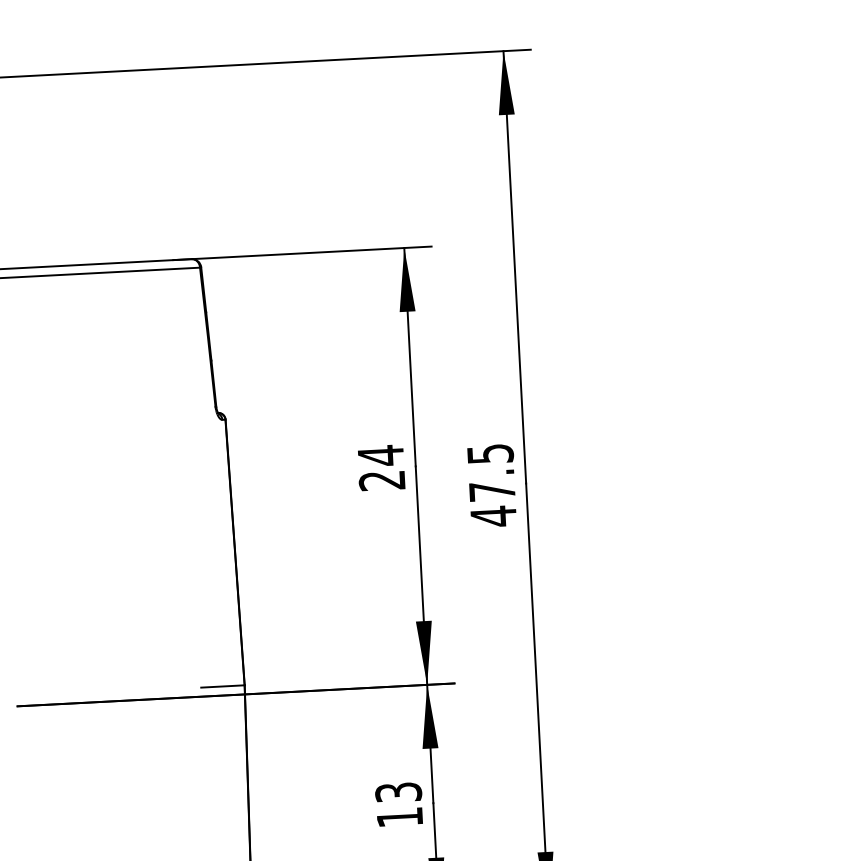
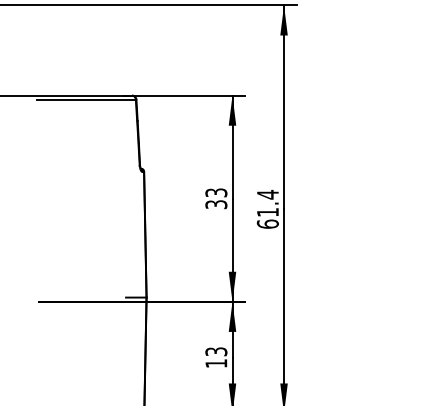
text: (381, 467) -> (216, 198), 24 -> 33
text: (491, 485) -> (267, 209), 47.5 -> 61.4

